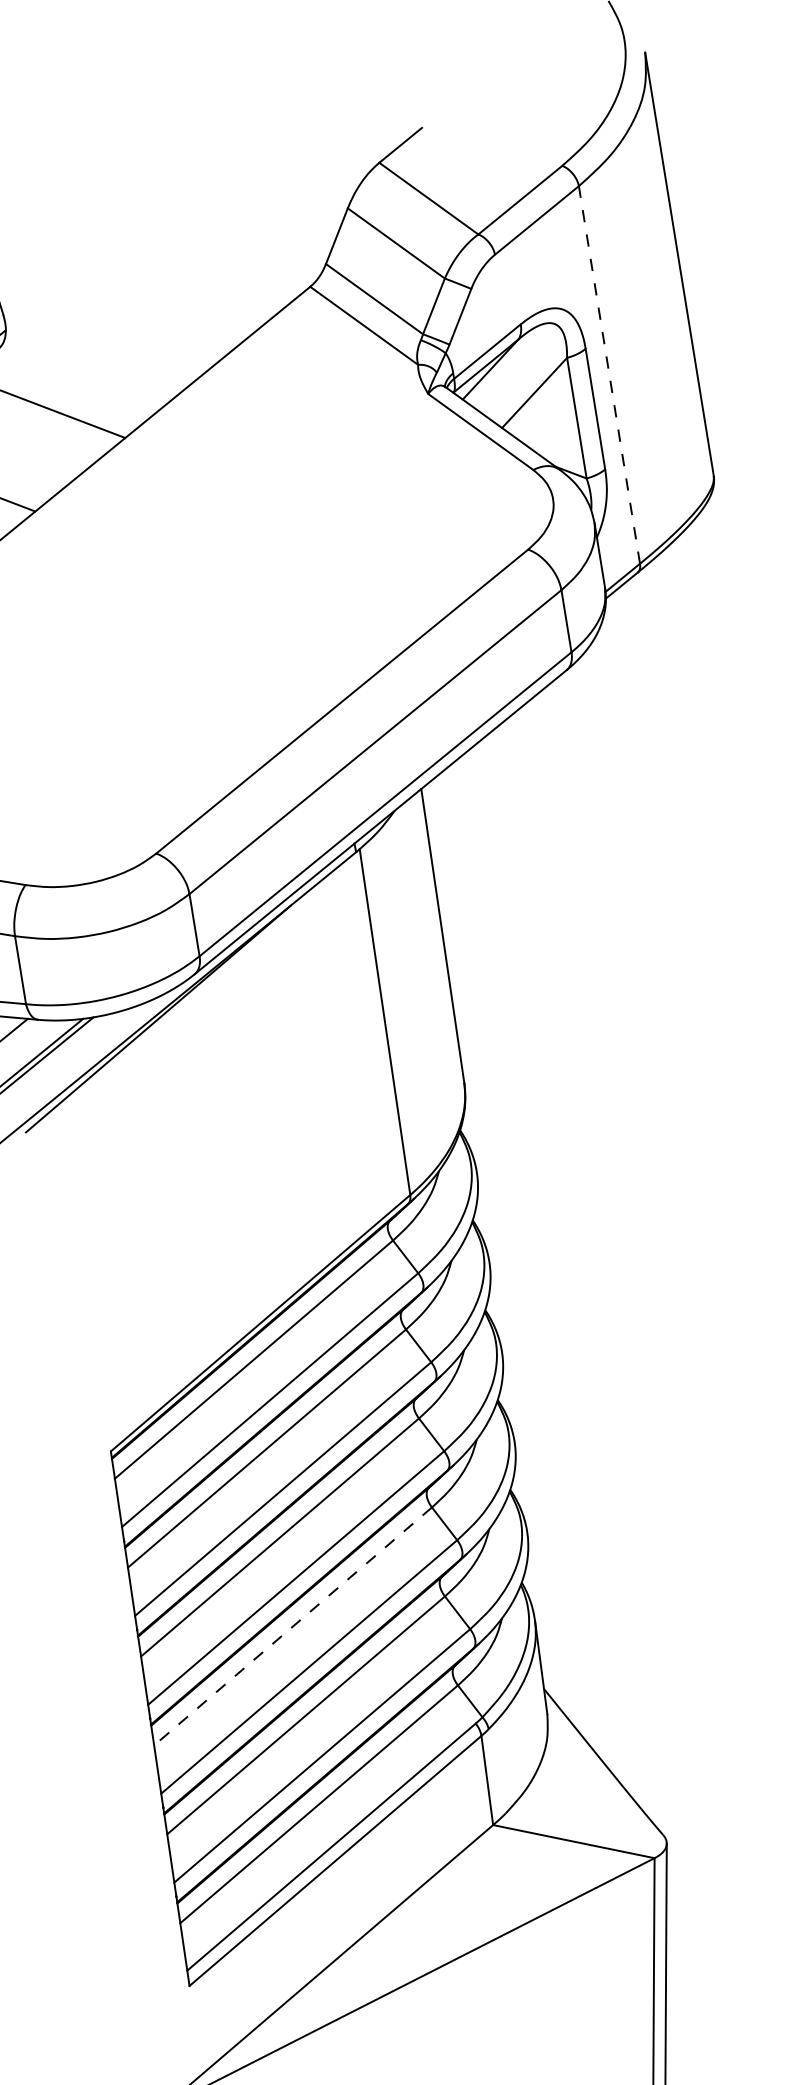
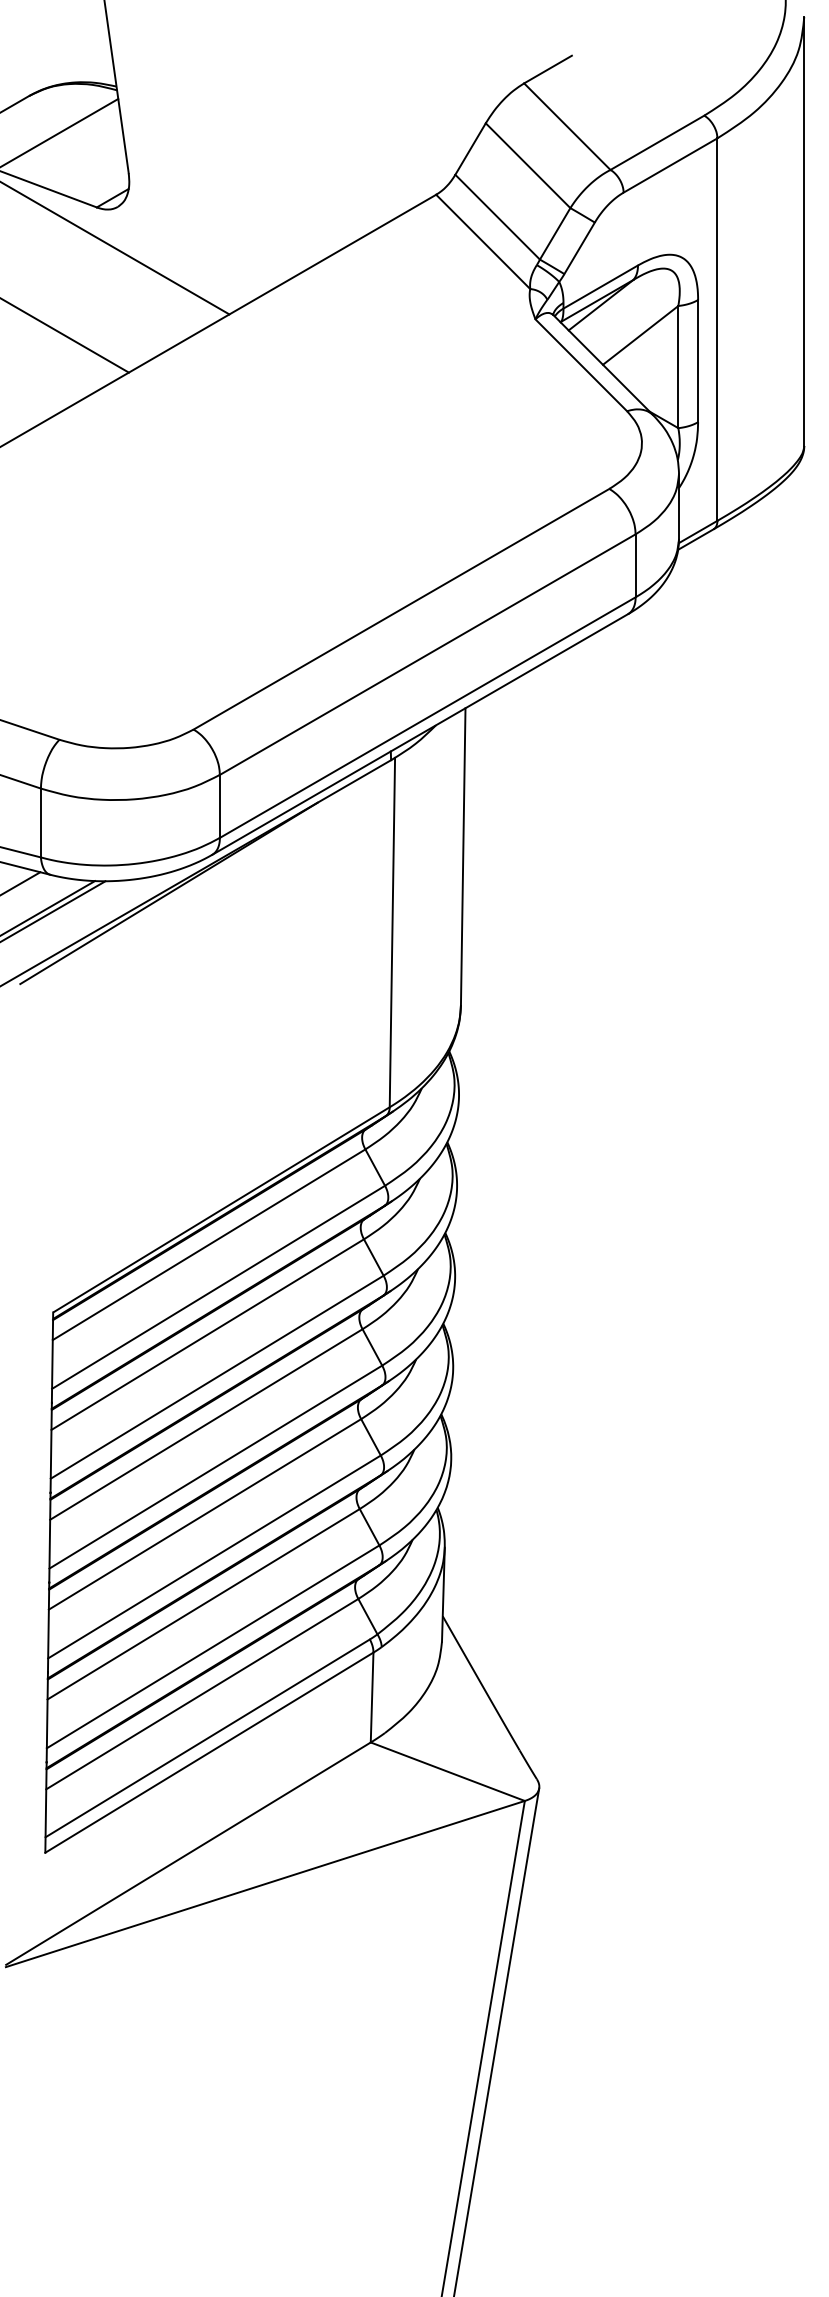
line: (609, 374) -> (717, 329), dashed -> solid
line: (293, 1626) -> (205, 1514), dashed -> solid

